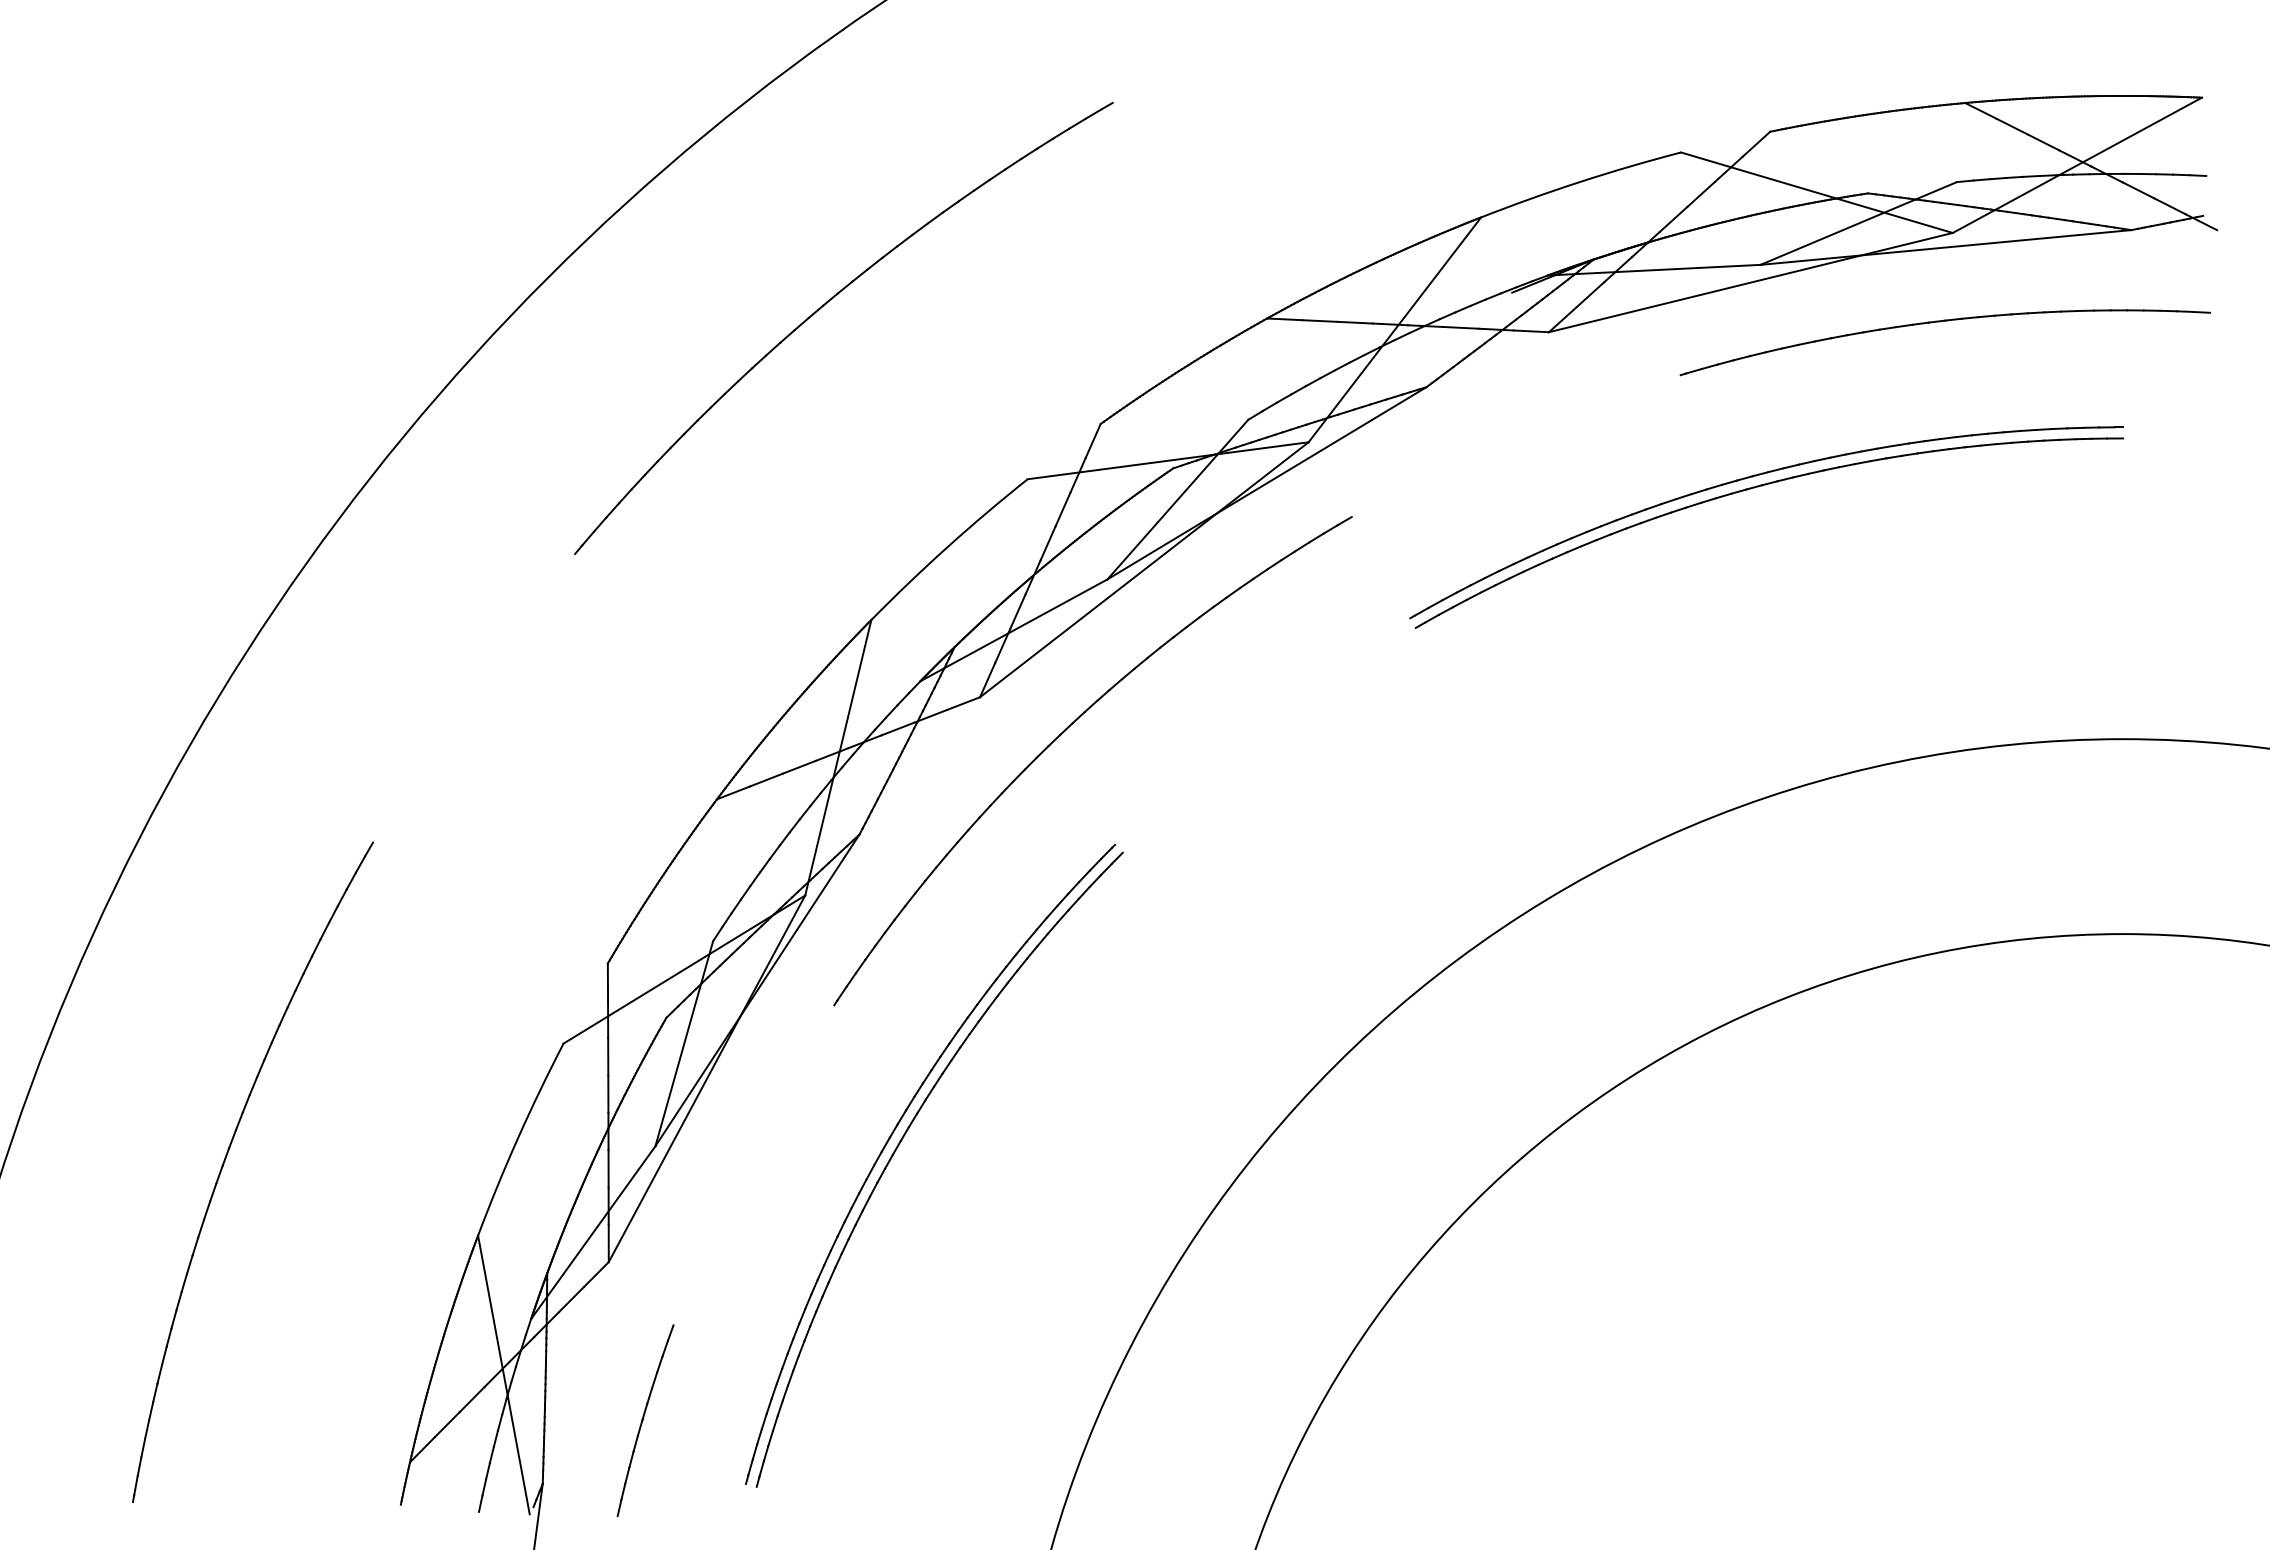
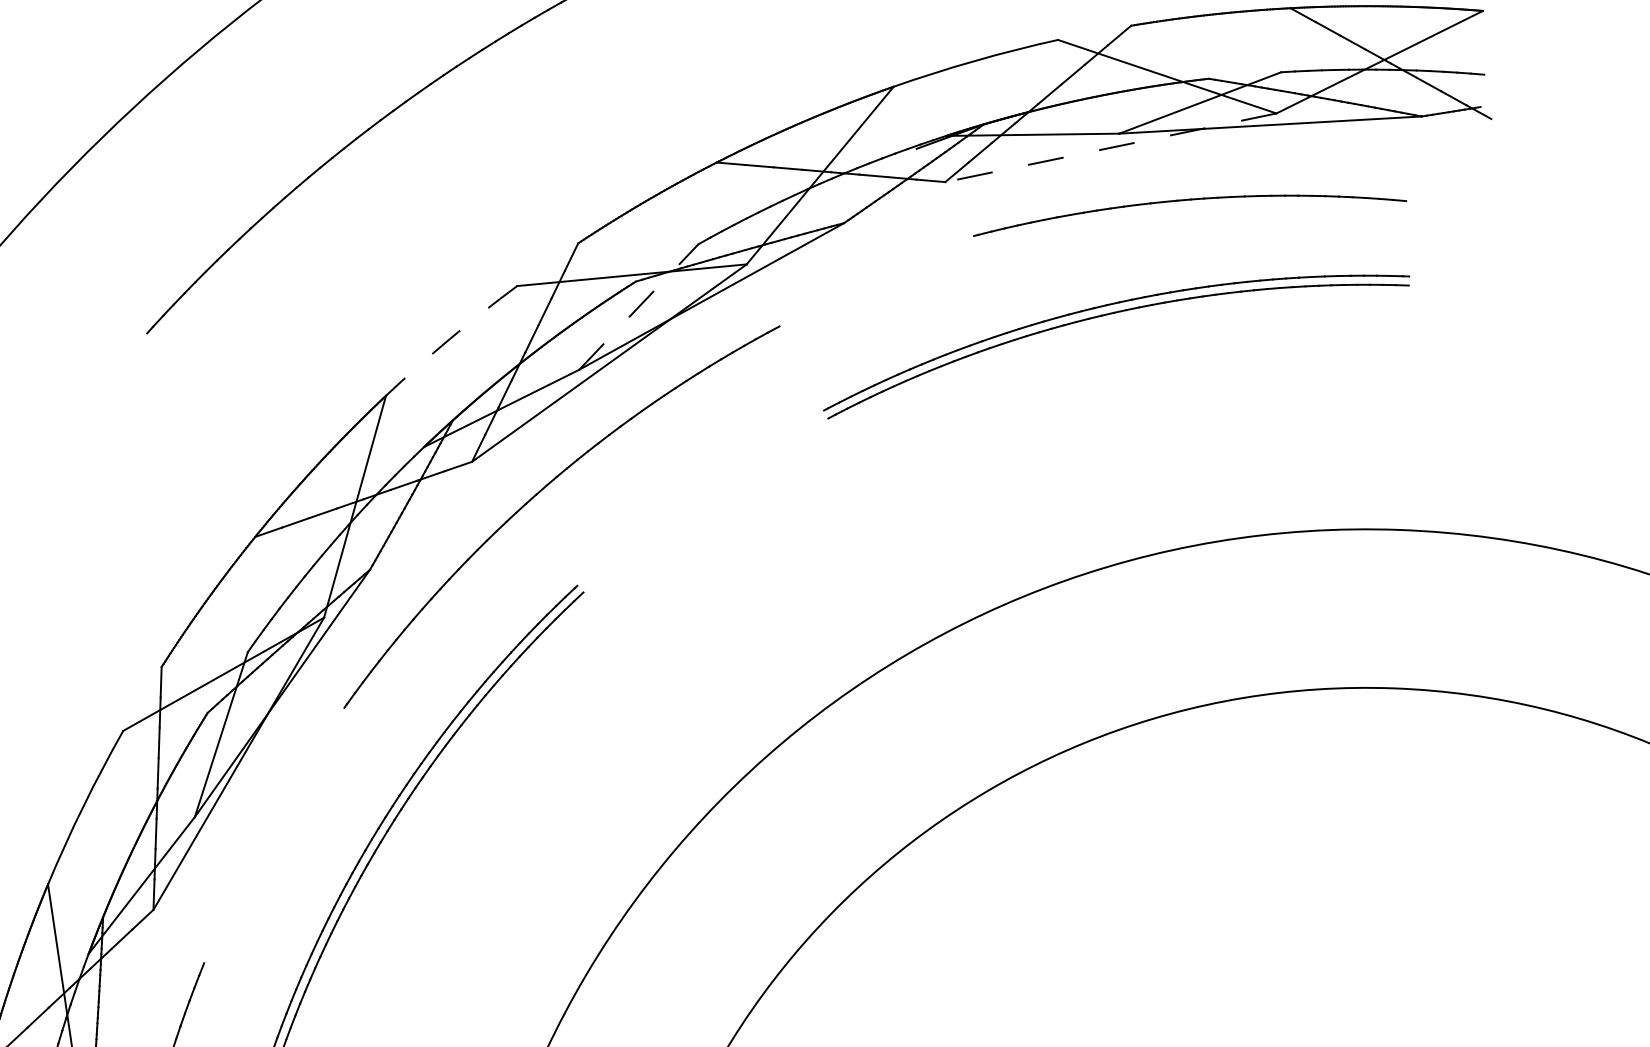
line: (1750, 282) -> (1110, 147), solid -> dashed
part: (1940, 322) -> (1186, 200), moved
line: (1178, 499) -> (639, 307), solid -> dashed
arc: (947, 547) -> (450, 339), solid -> dashed

